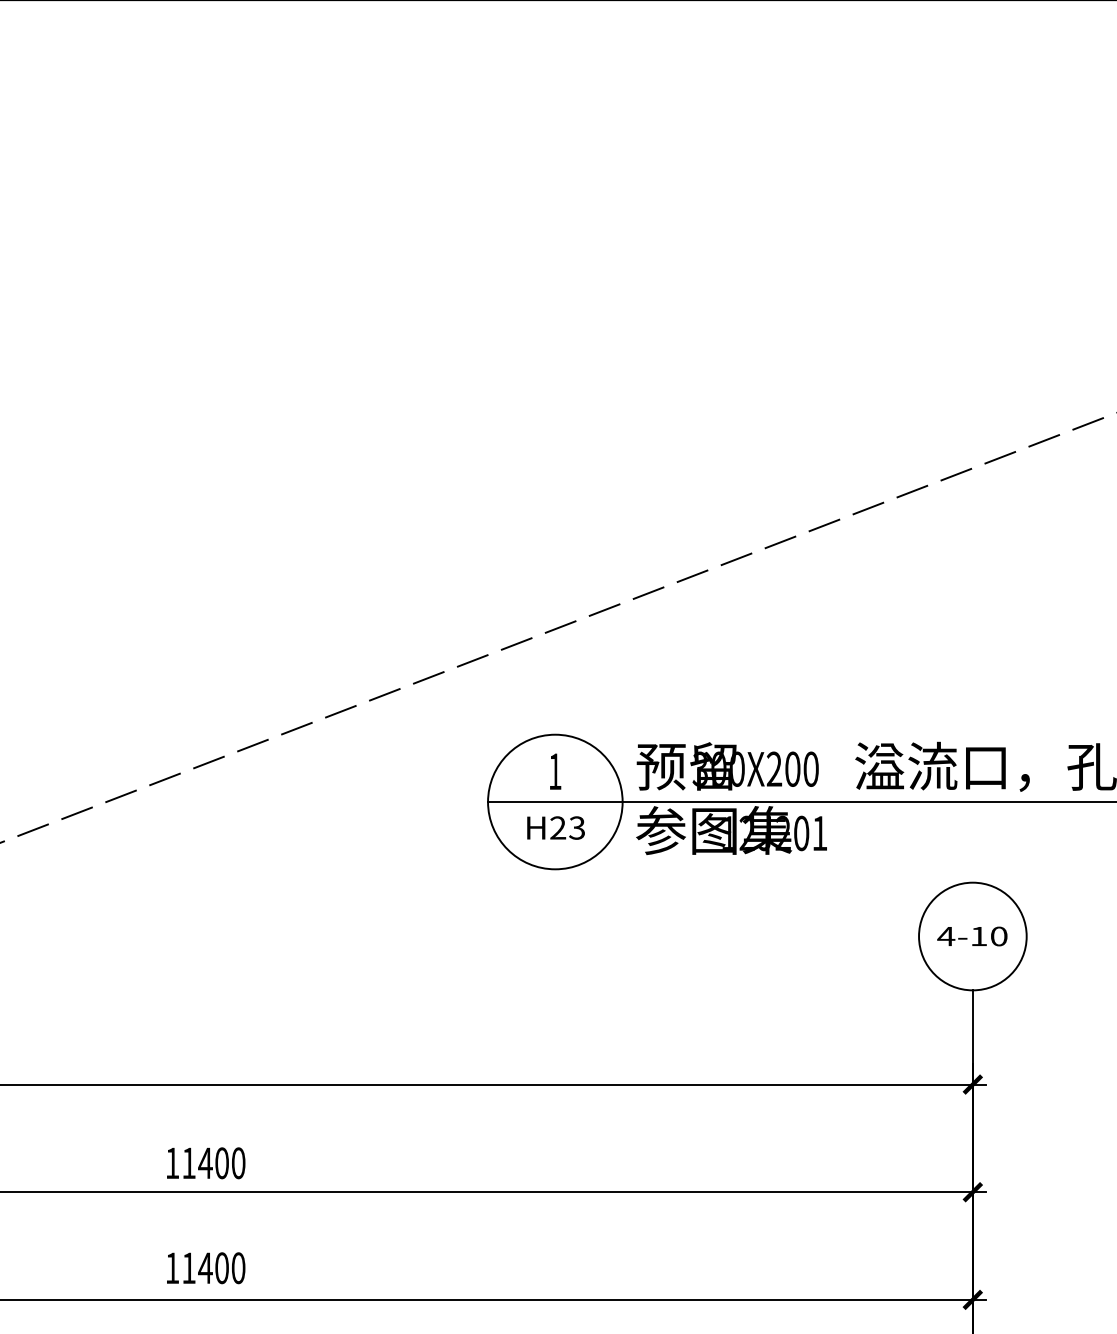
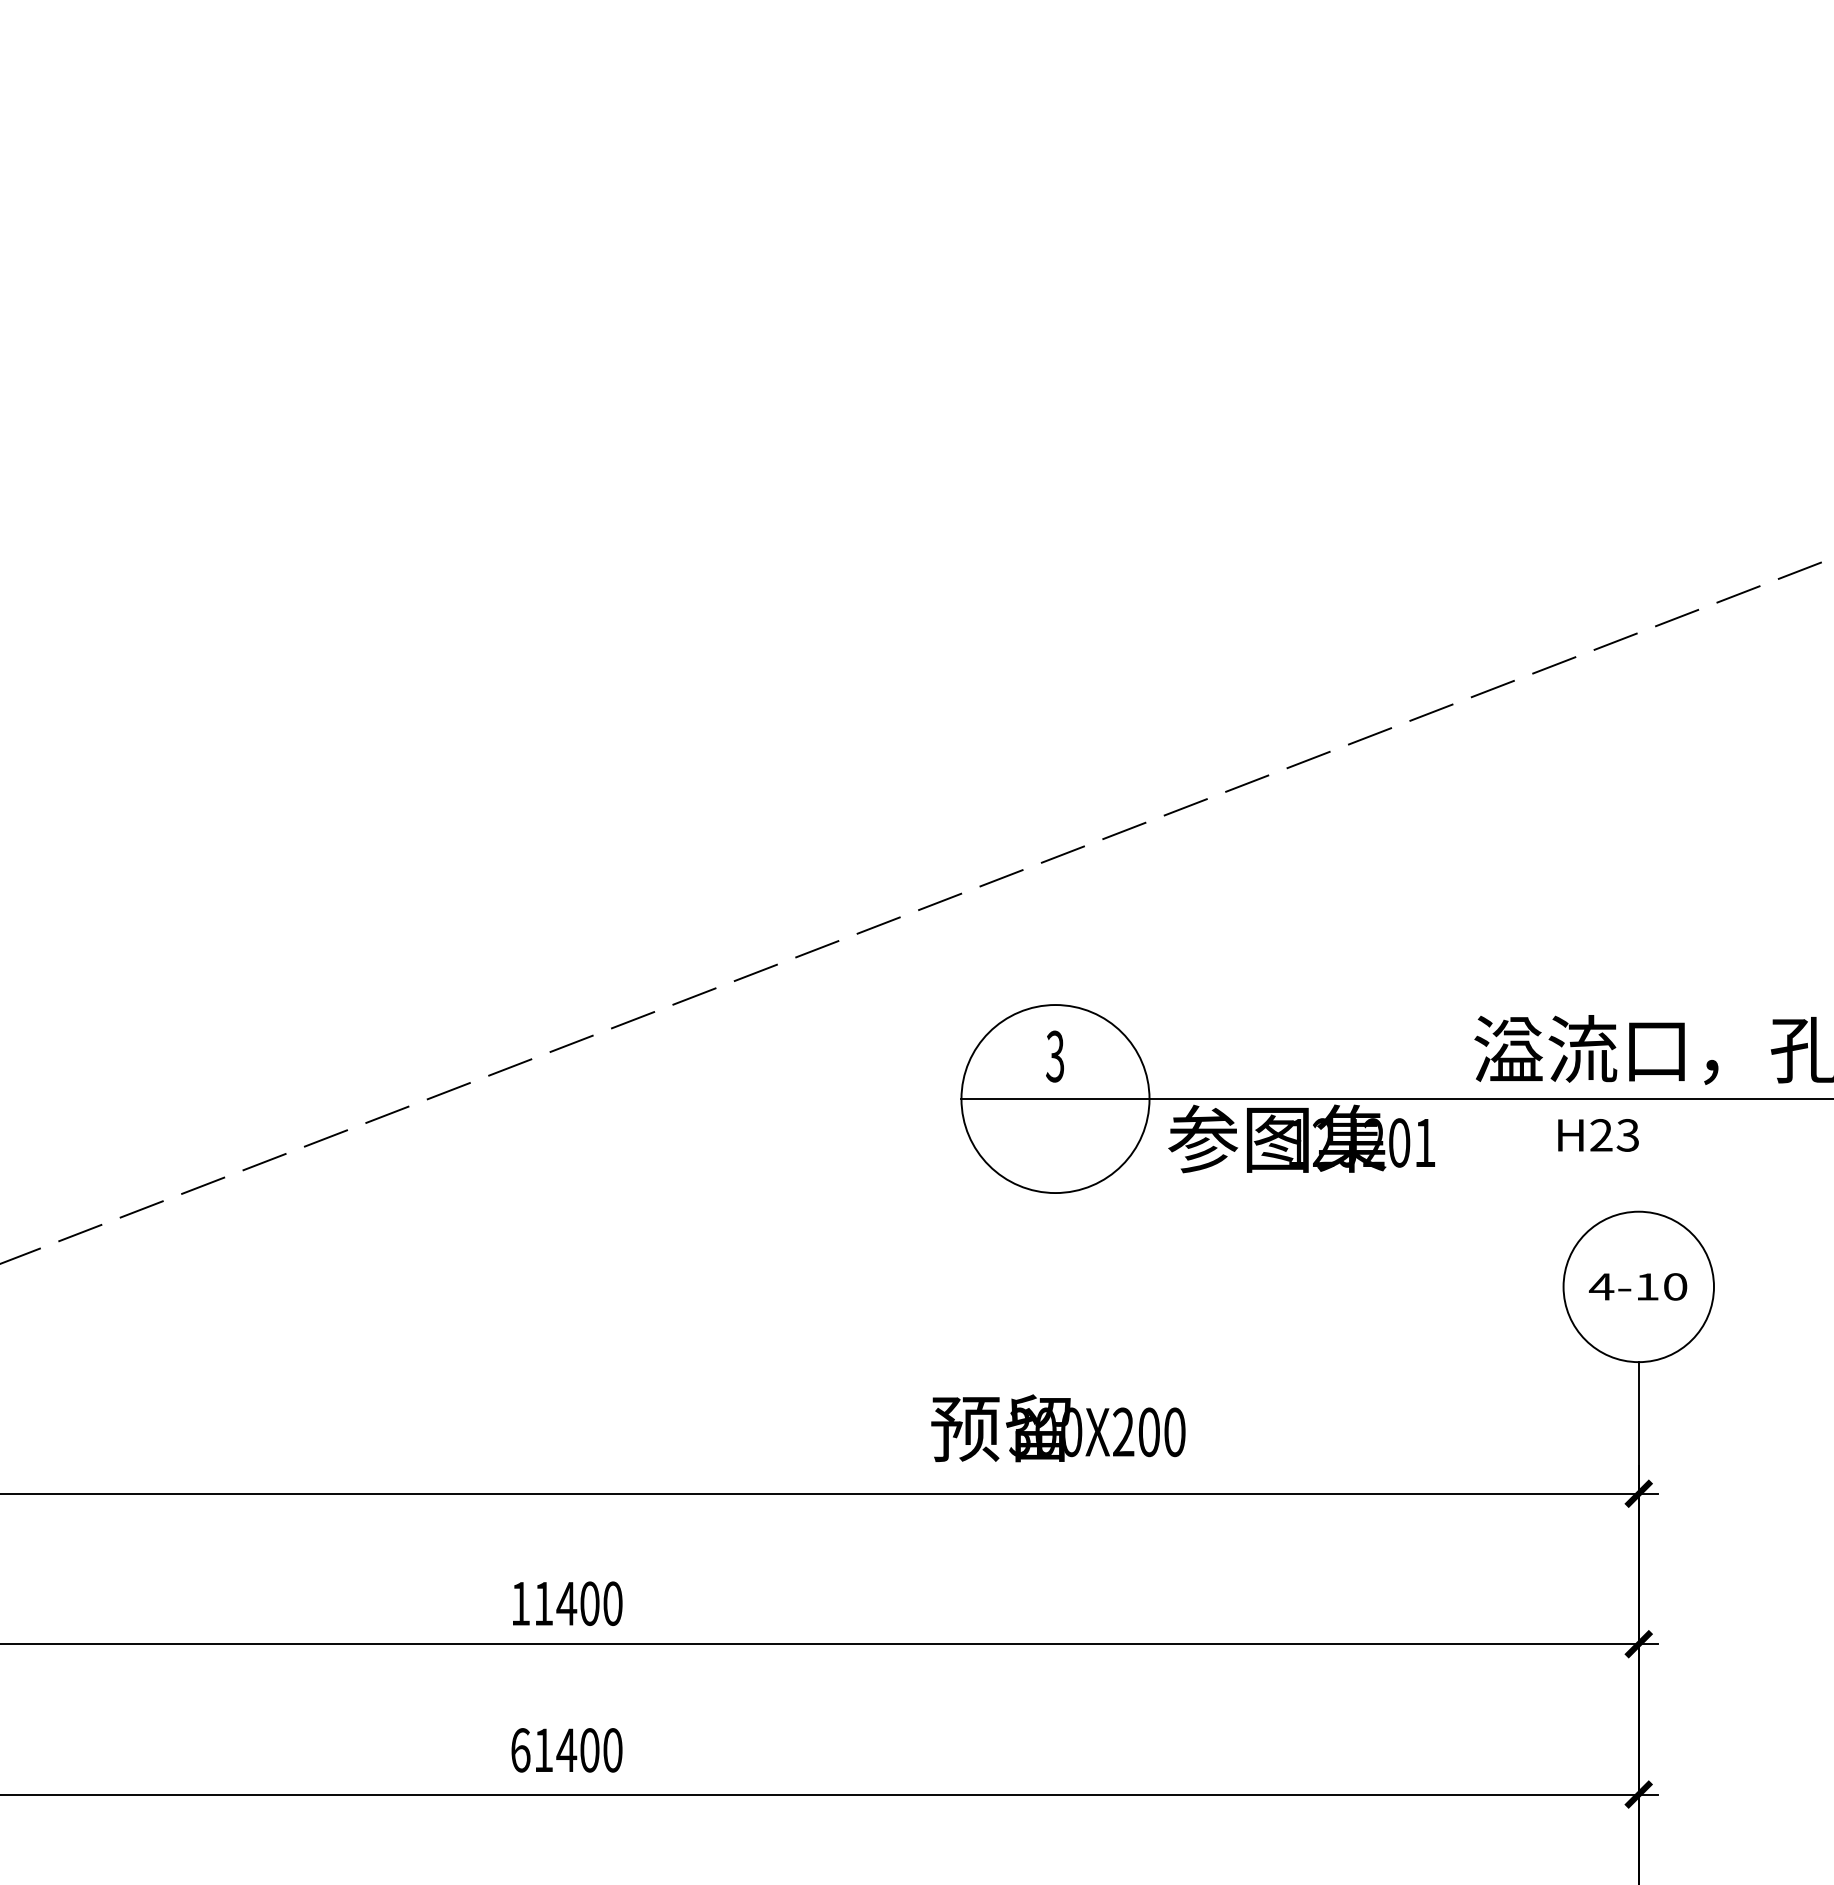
text: (727, 766) -> (1058, 1428), moved
text: (555, 771) -> (1055, 1056), 1 -> 3
text: (556, 828) -> (1598, 1135), moved
text: (172, 1268) -> (520, 1750), 11400 -> 61400

